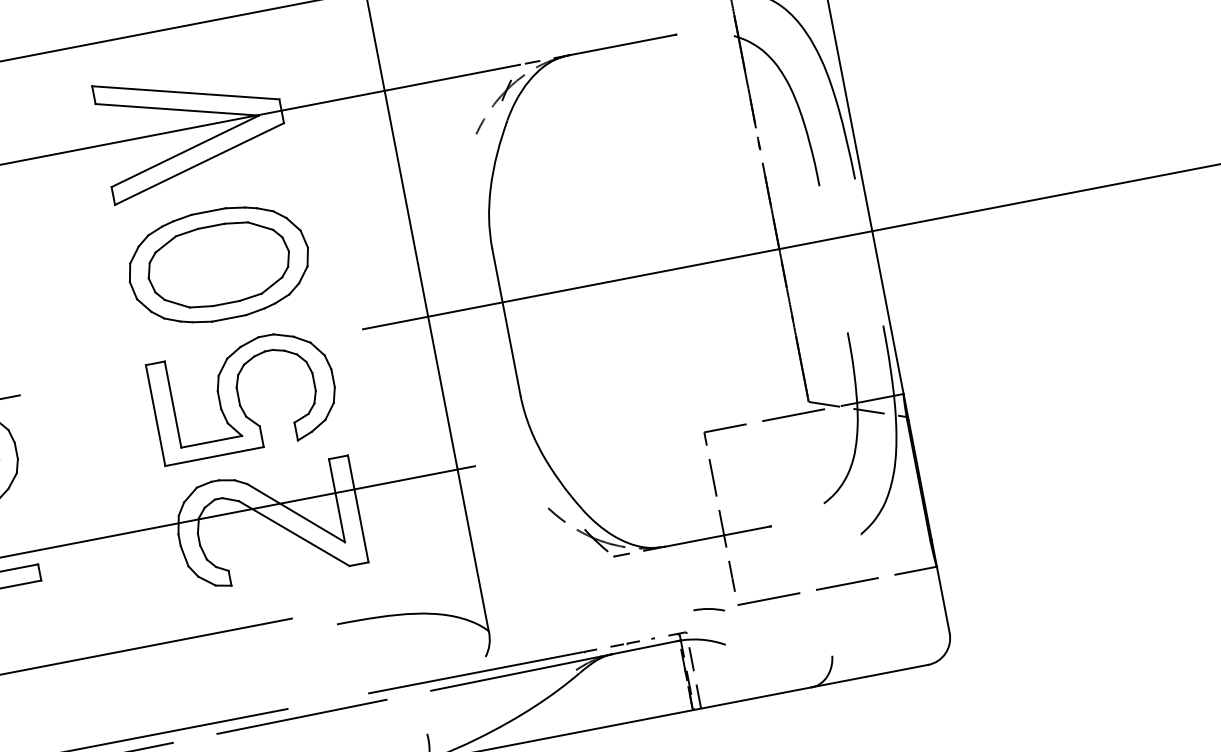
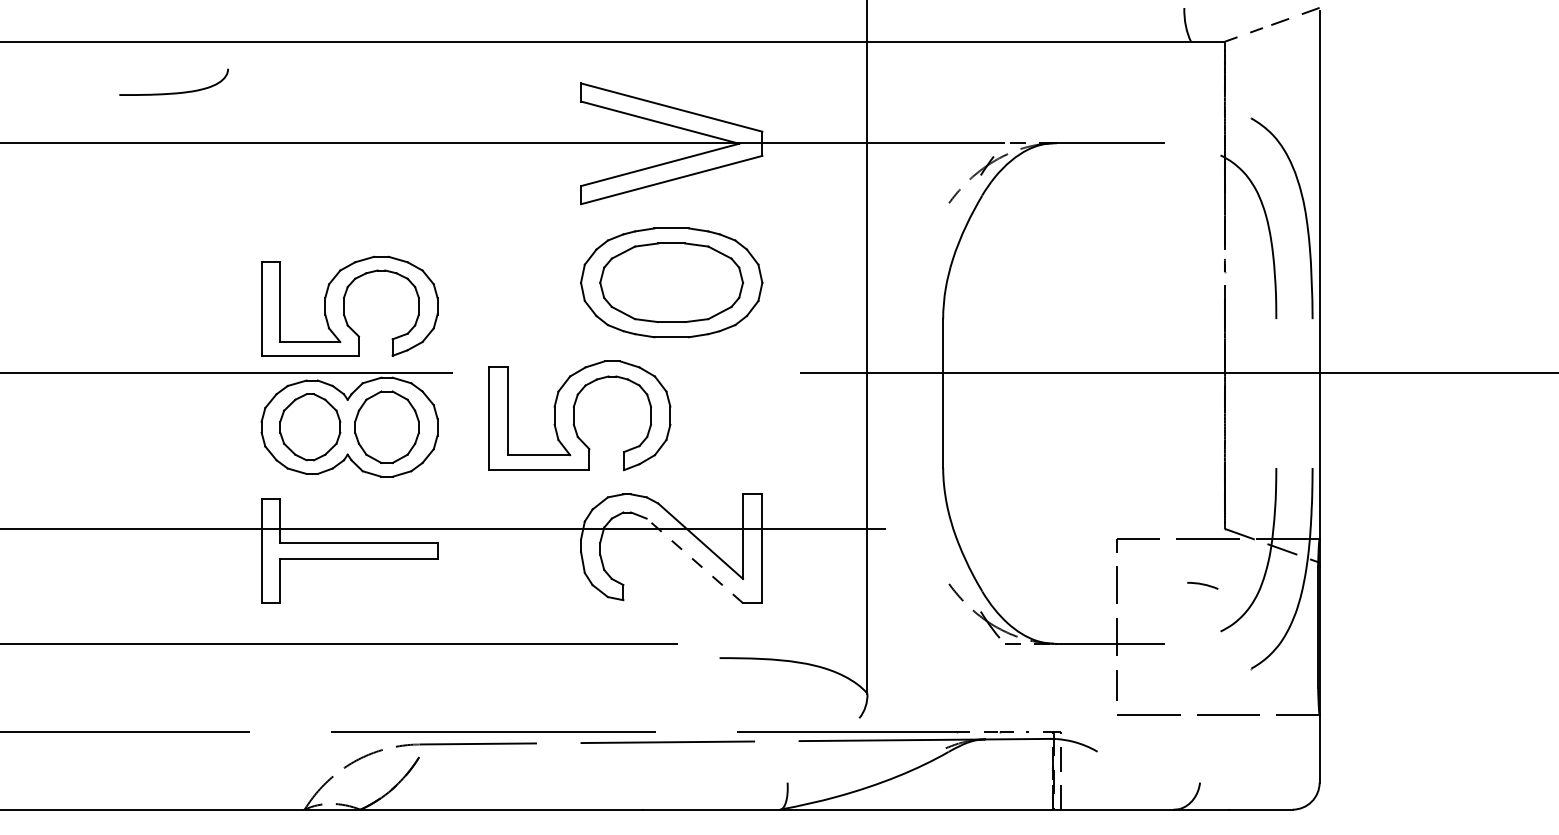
part: (243, 395) -> (579, 415), moved
line: (293, 533) -> (694, 560), solid -> dashed
curve: (708, 610) -> (1202, 585), moved

